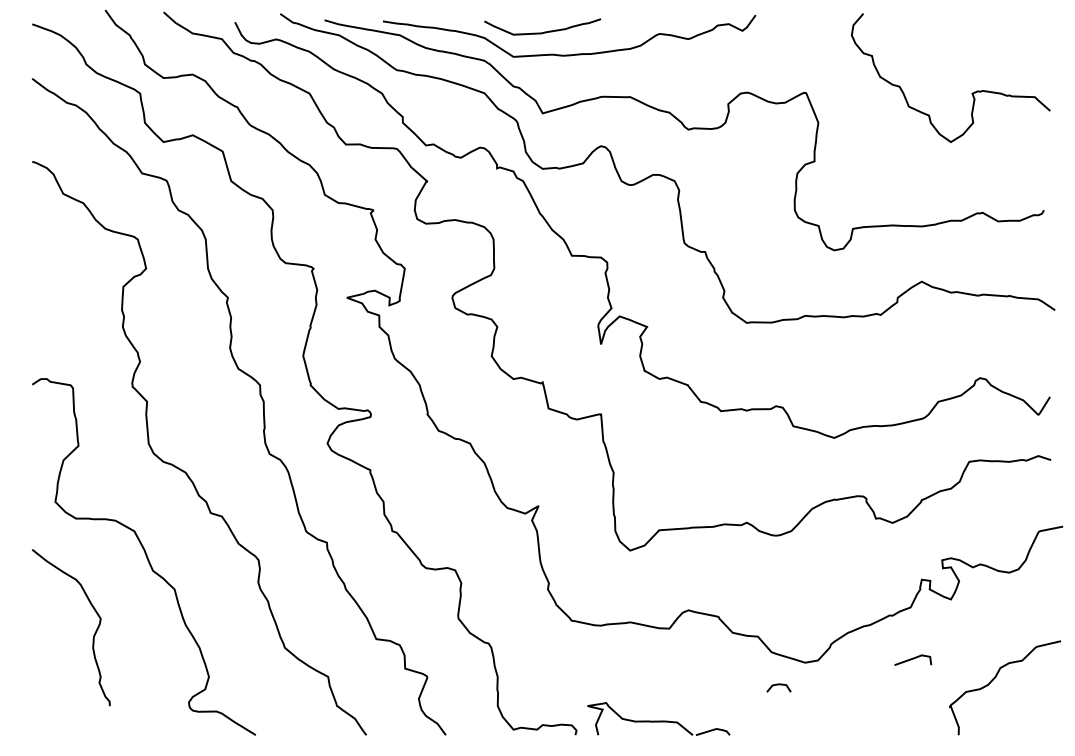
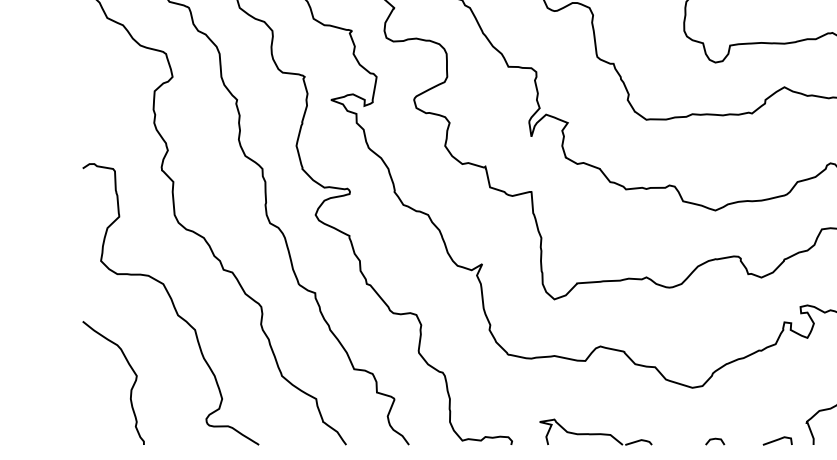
curve: (93, 635) -> (131, 389), moved
line: (913, 659) -> (777, 440), moved
line: (778, 685) -> (714, 439), moved
part: (658, 718) -> (595, 431), moved

